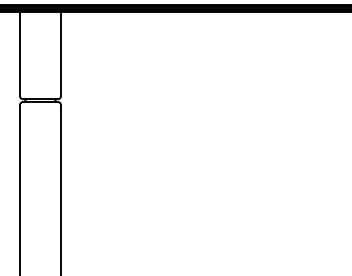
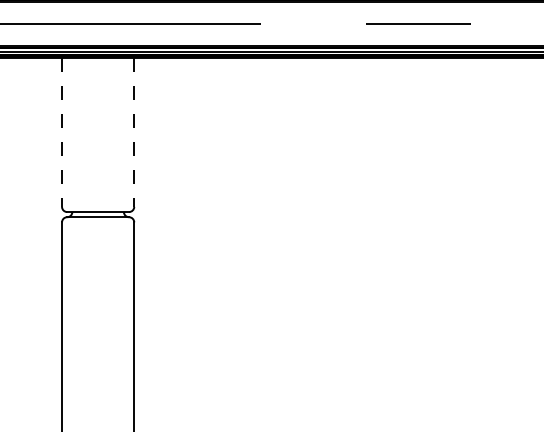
line: (20, 54) -> (62, 133), solid -> dashed
line: (60, 54) -> (133, 133), solid -> dashed

